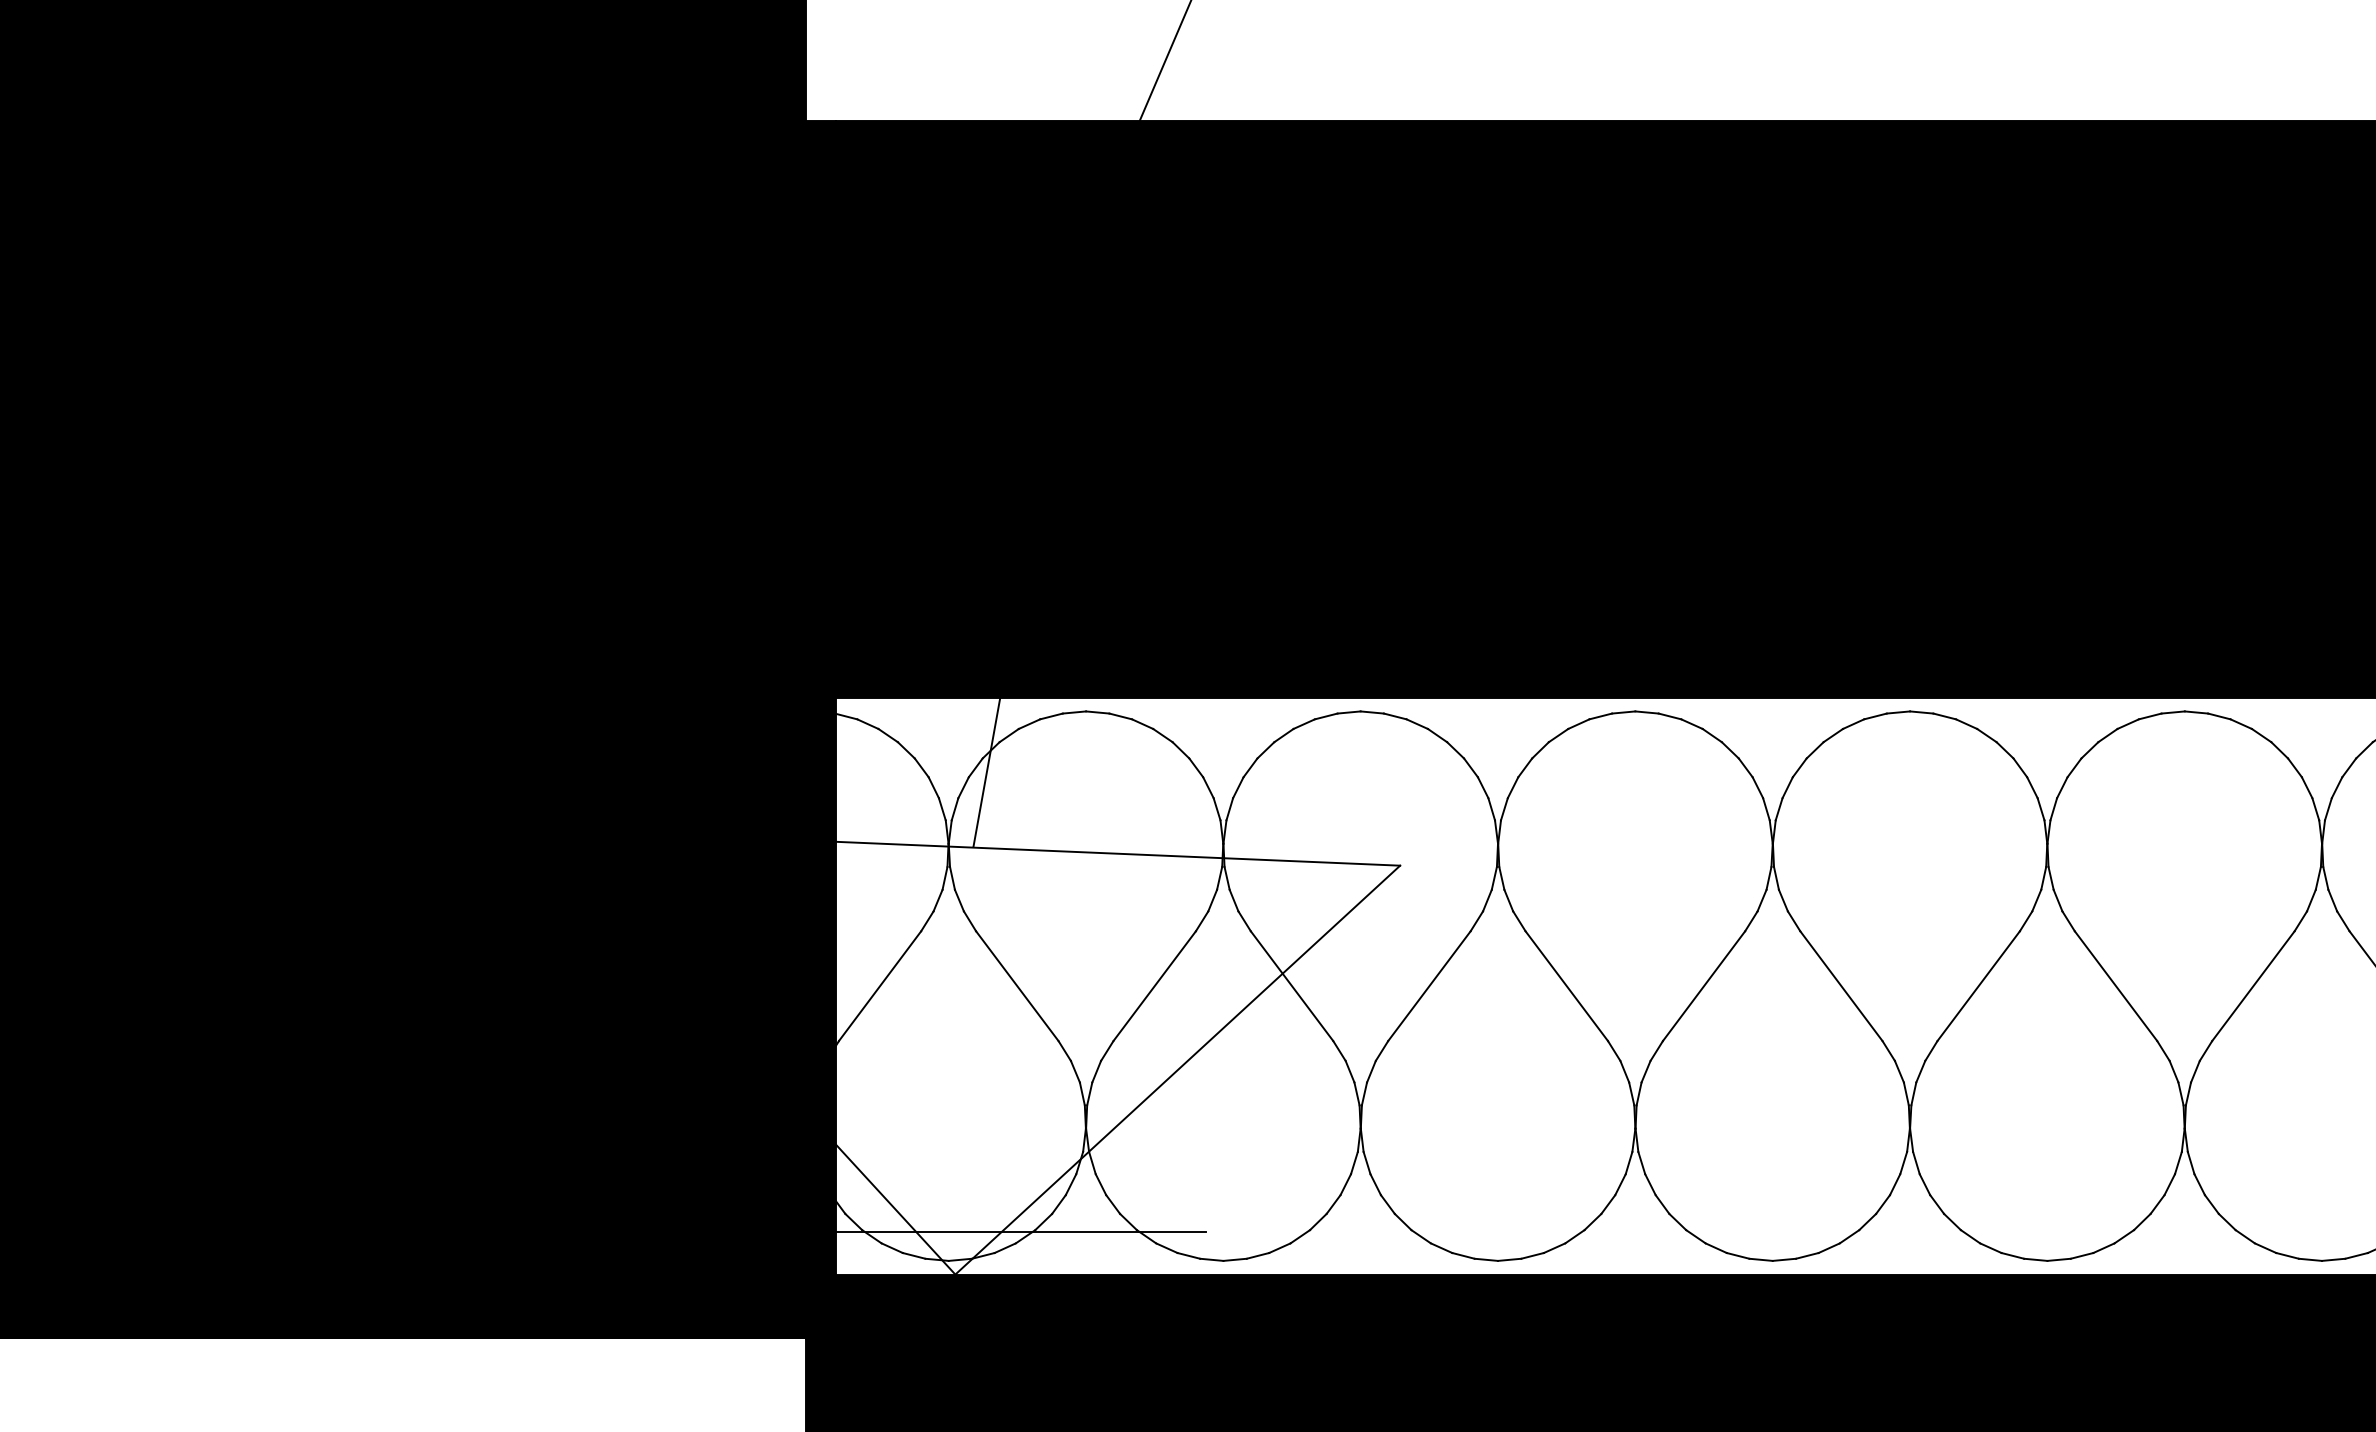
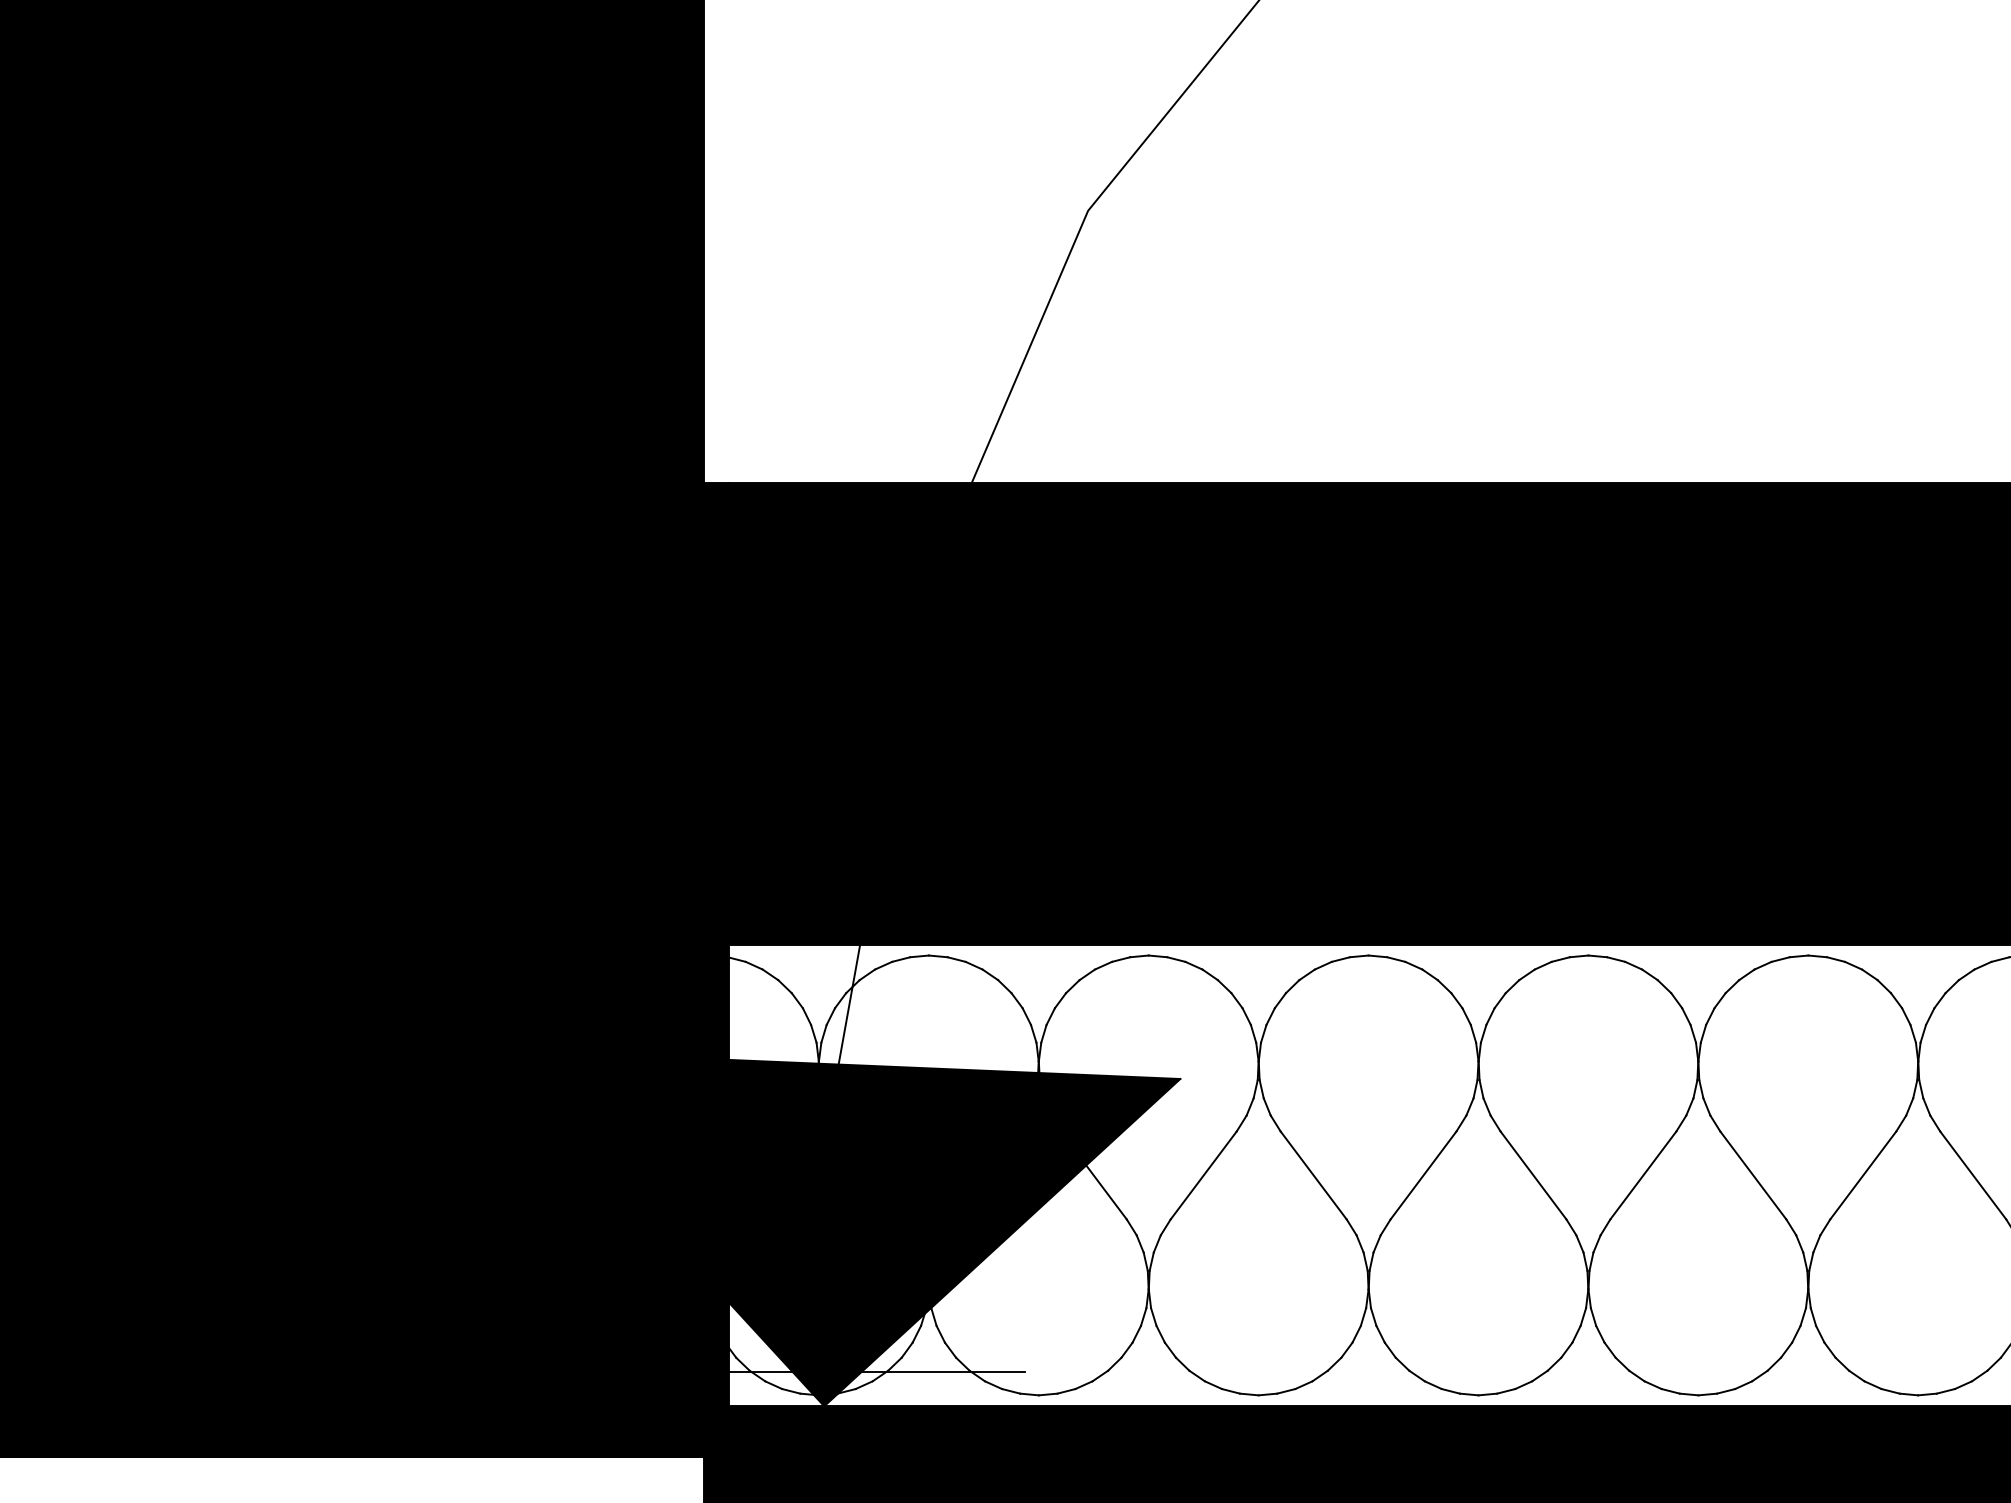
fill: (973, 1052) -> (838, 1228), added

